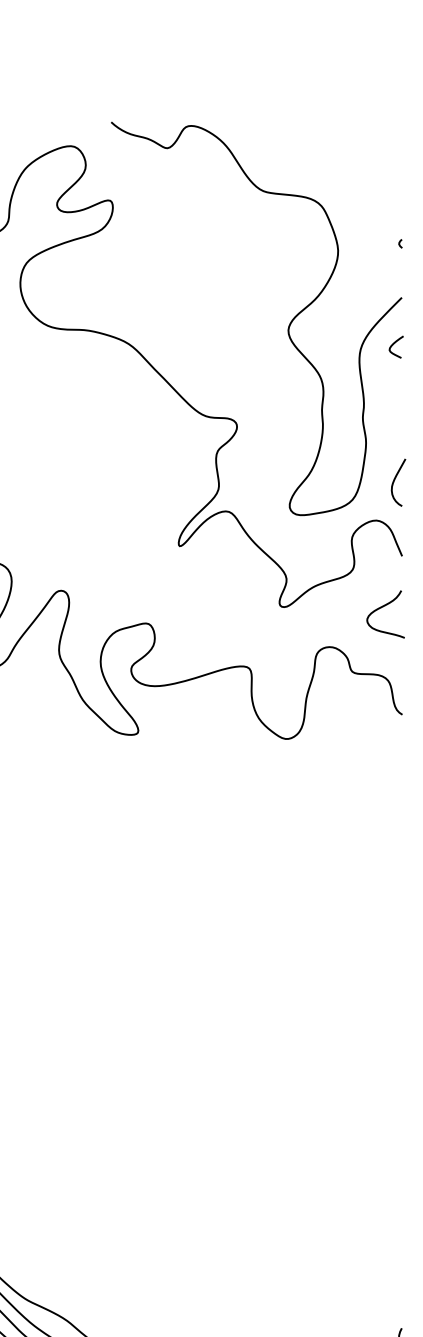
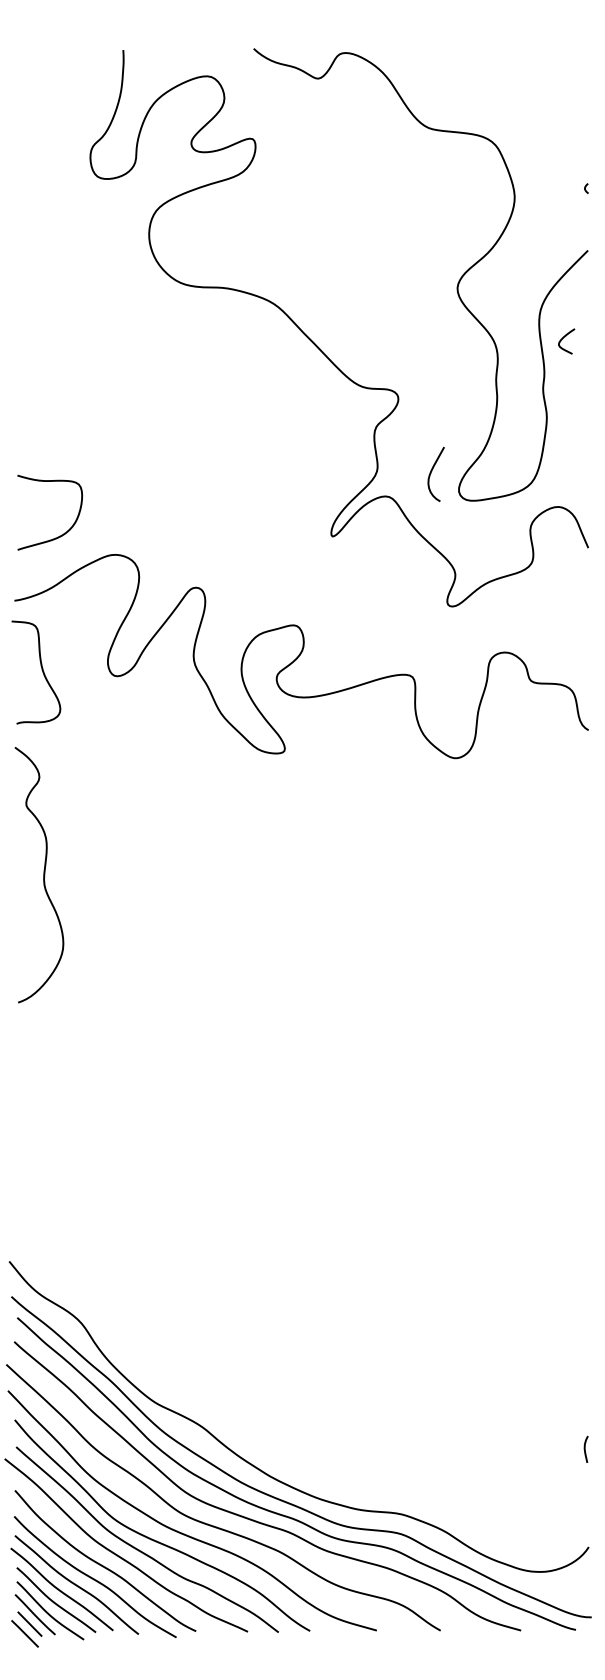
curve: (395, 343) -> (565, 337), moved
curve: (395, 480) -> (432, 471), moved
curve: (382, 607) -> (565, 607), removed

